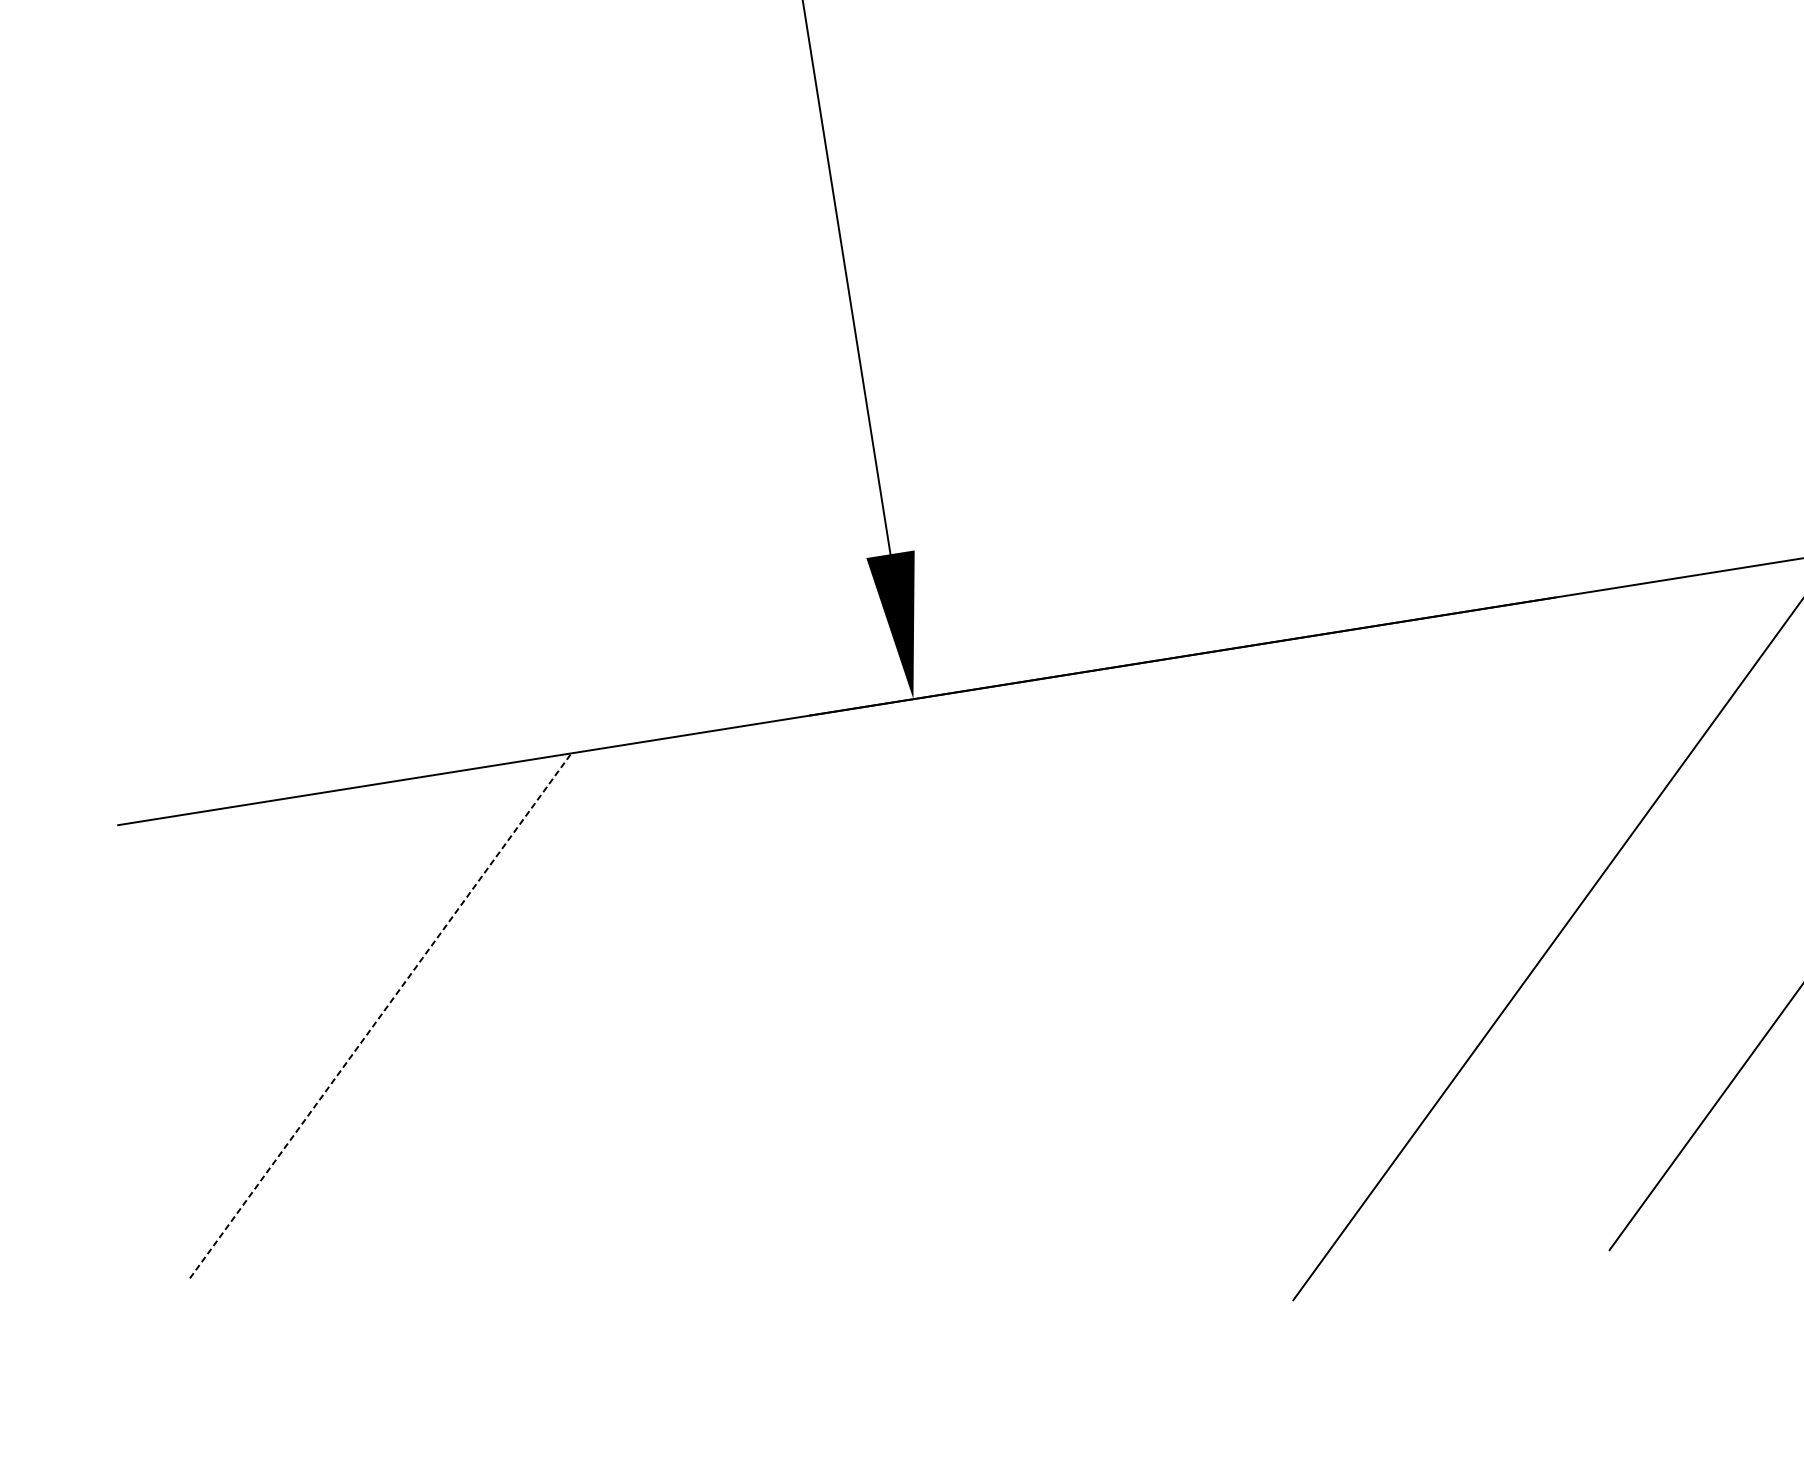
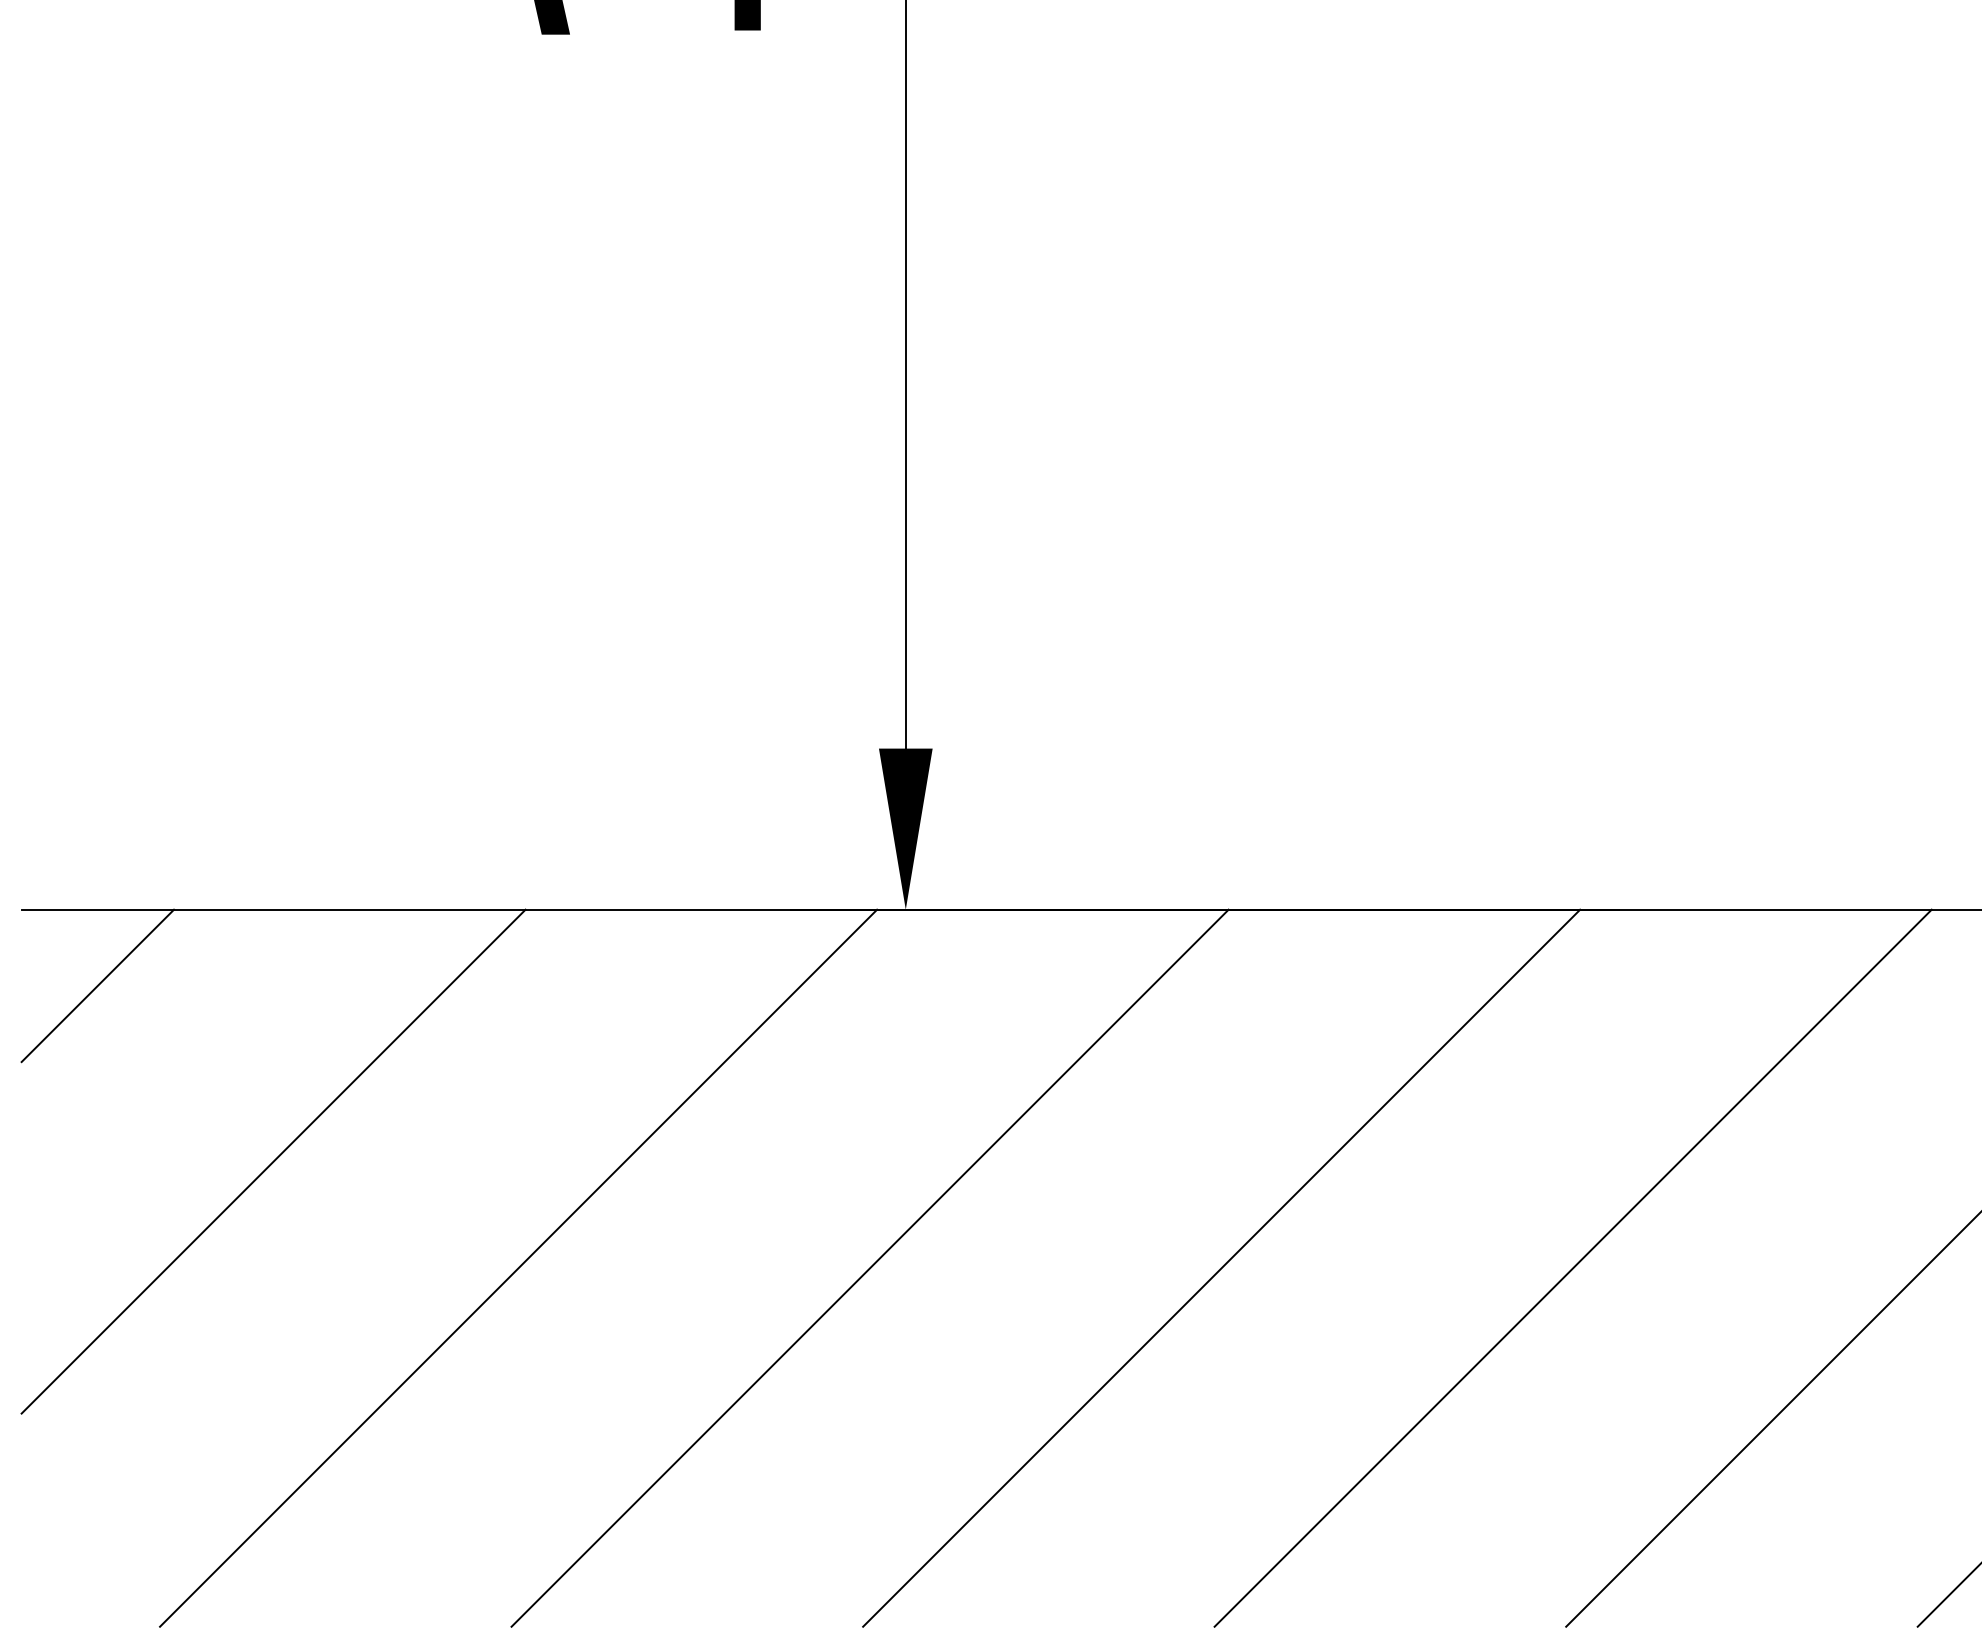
line: (197, 882) -> (97, 985), added
line: (1248, 976) -> (1221, 1267), added
line: (380, 1015) -> (273, 1161), dashed -> solid
line: (931, 1026) -> (869, 1267), added
line: (616, 1076) -> (518, 1267), added

